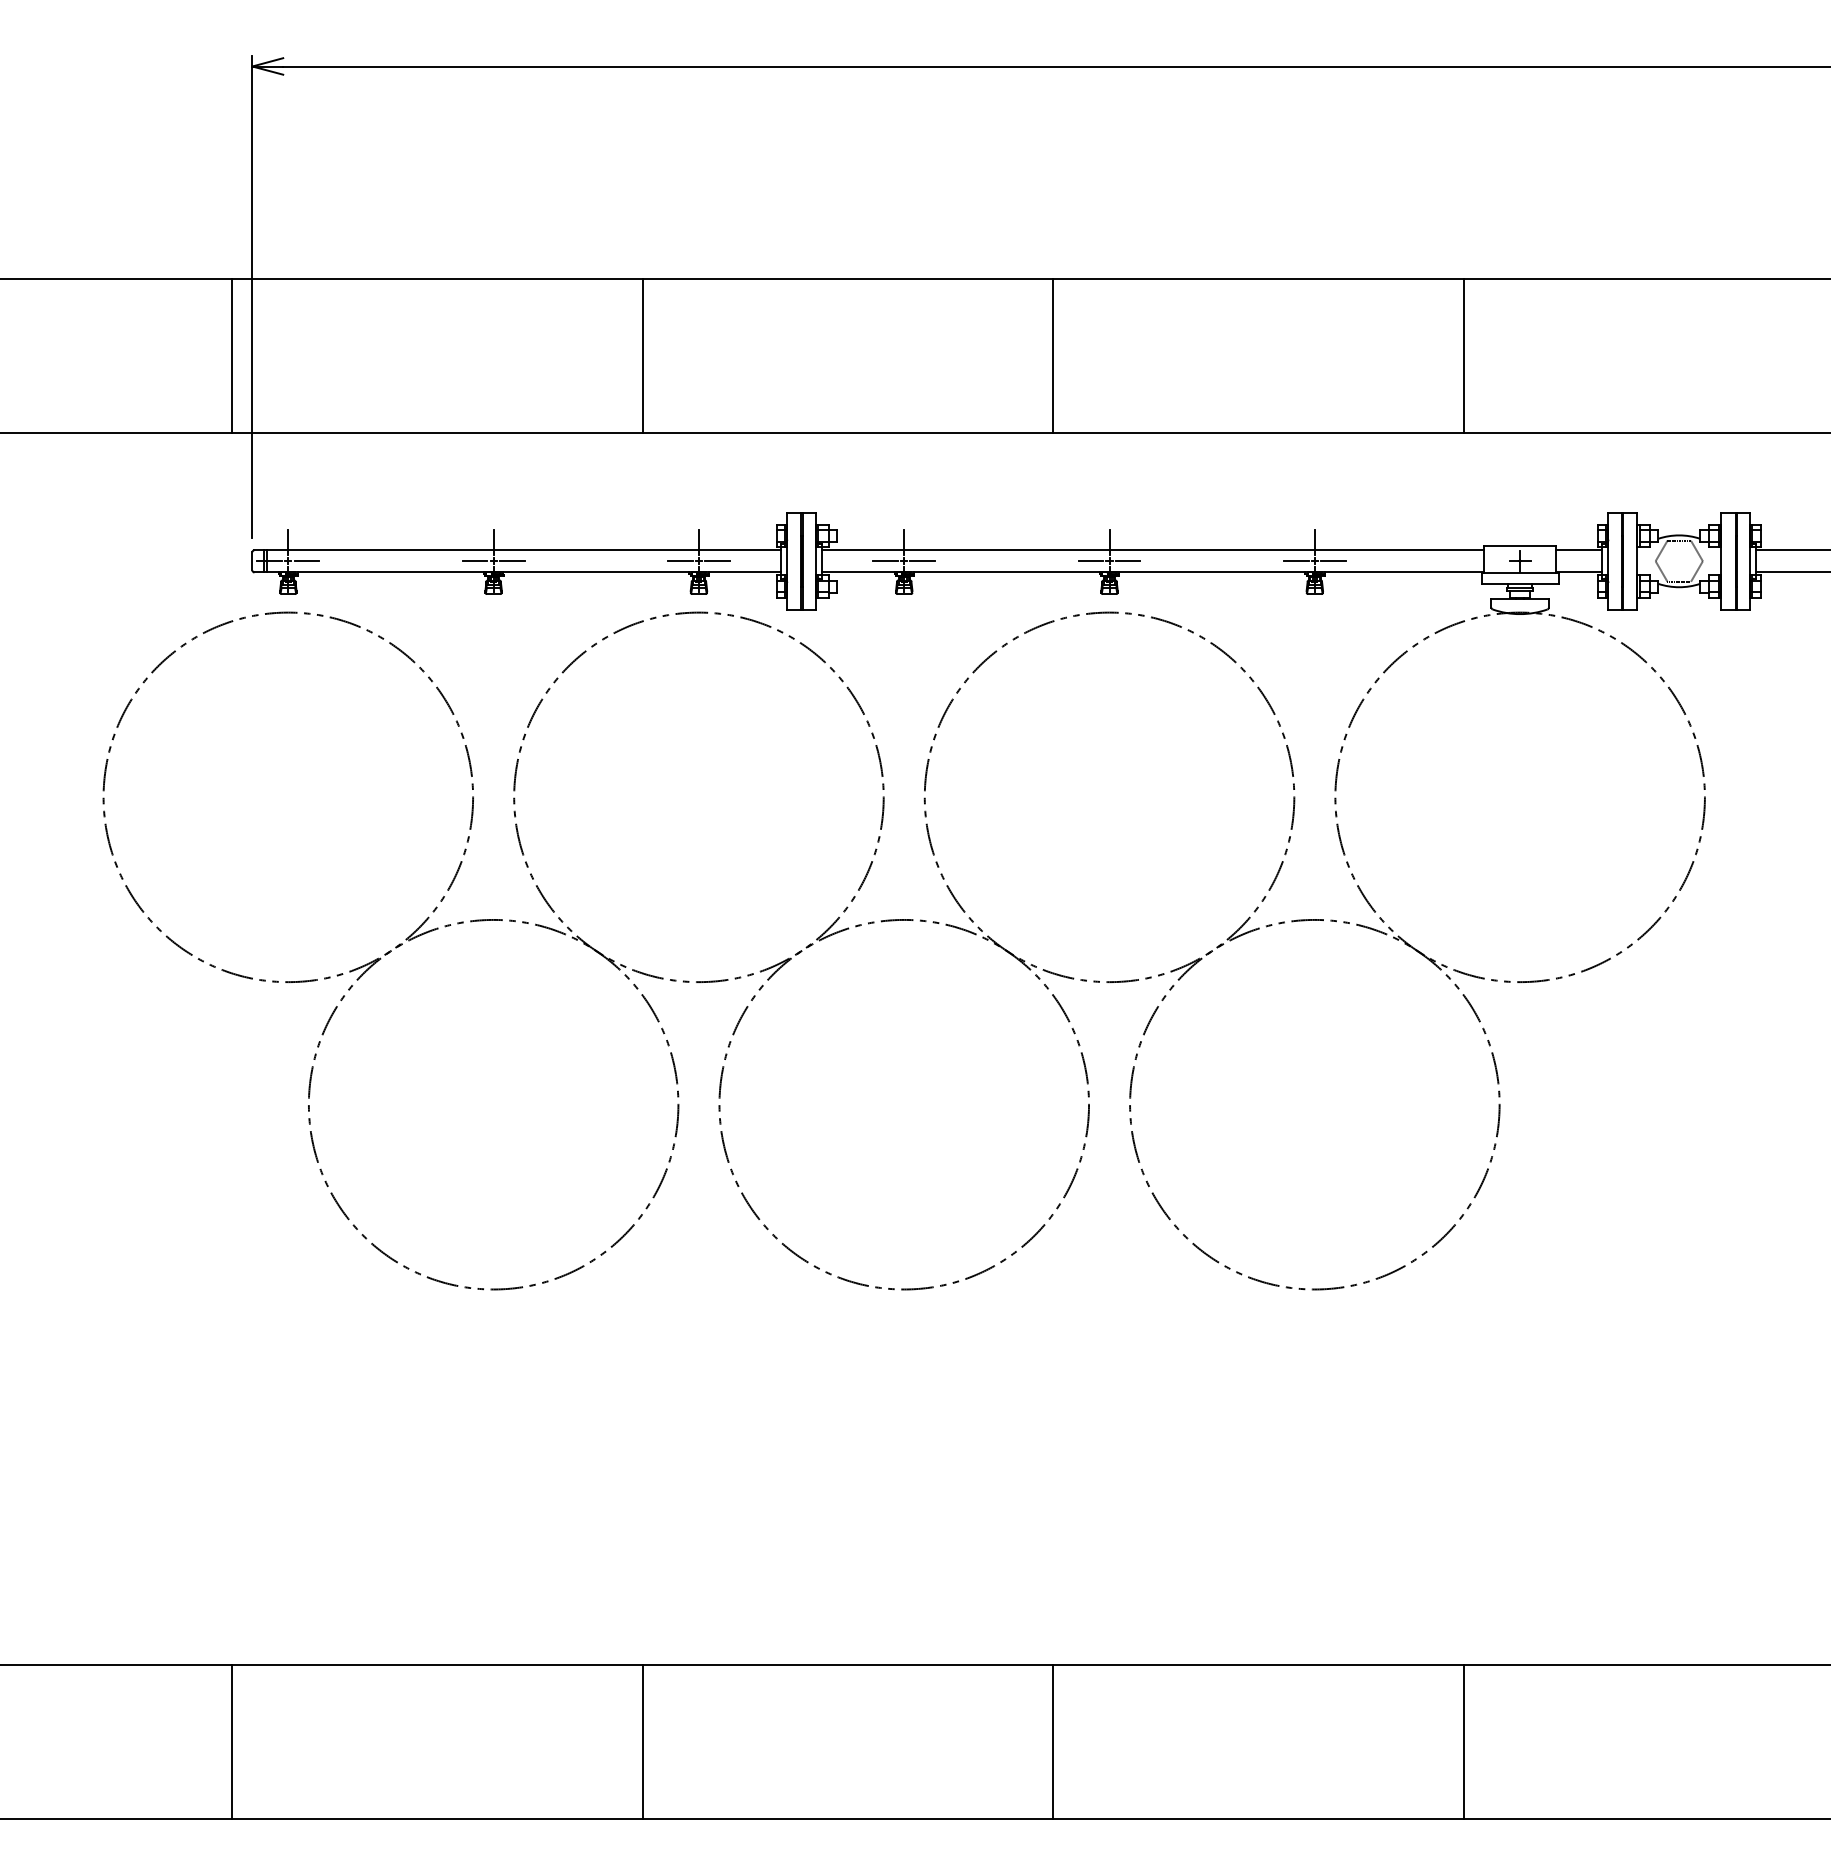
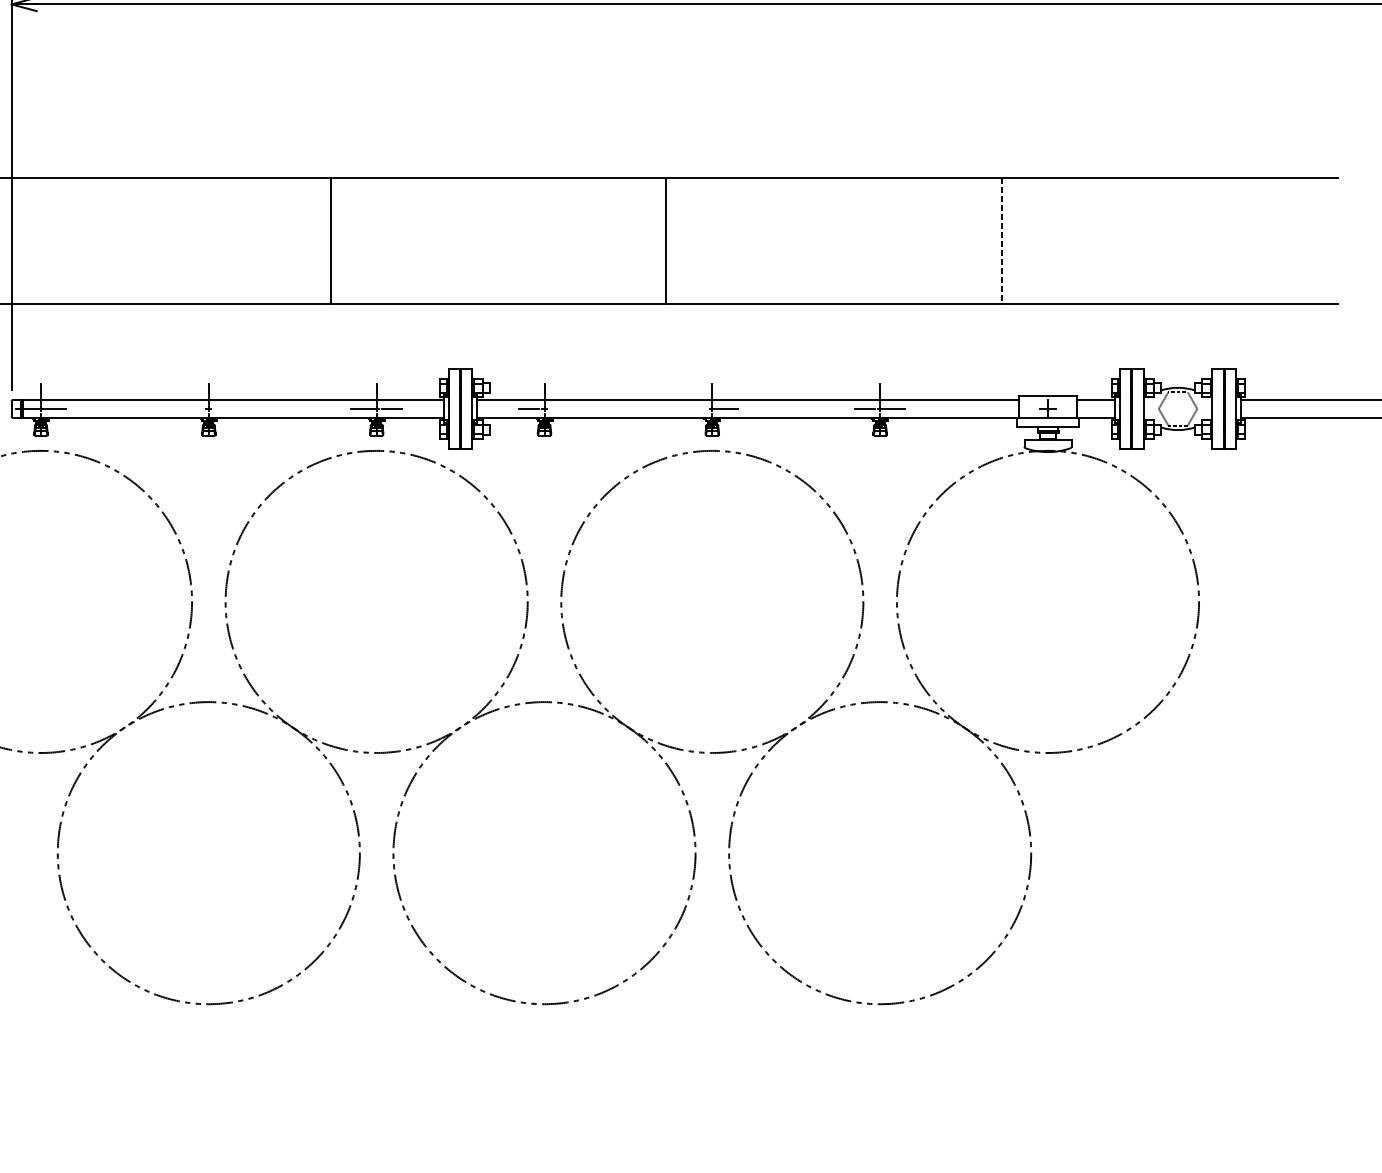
line: (1463, 355) -> (1001, 240), solid -> dashed
line: (474, 561) -> (193, 409), removed
line: (511, 561) -> (223, 409), removed
line: (922, 561) -> (559, 409), removed
line: (1090, 561) -> (696, 409), removed

